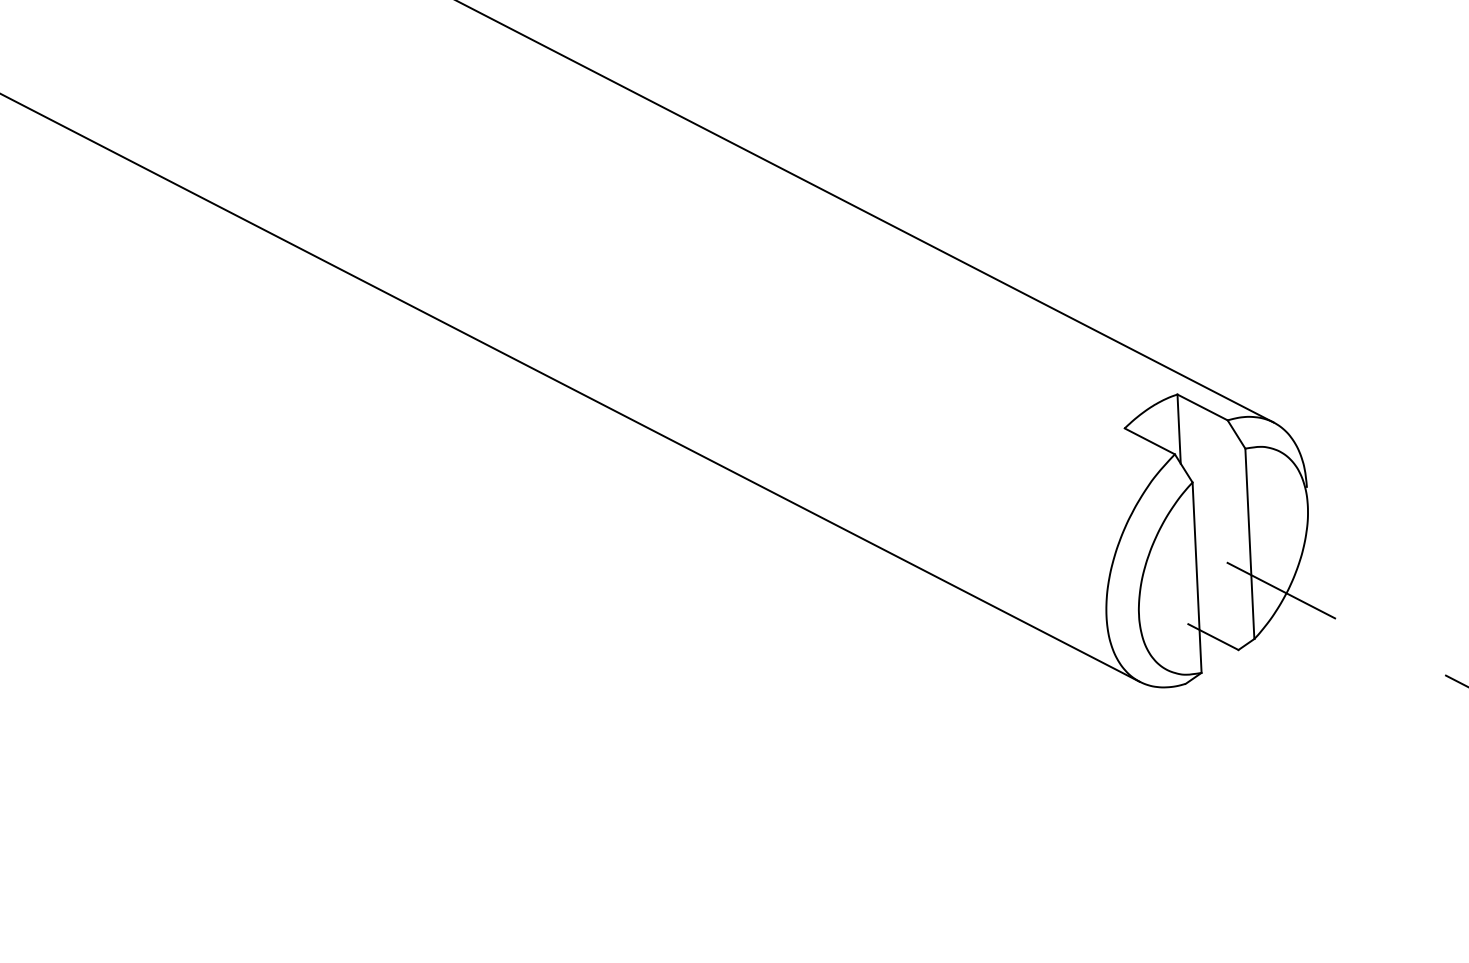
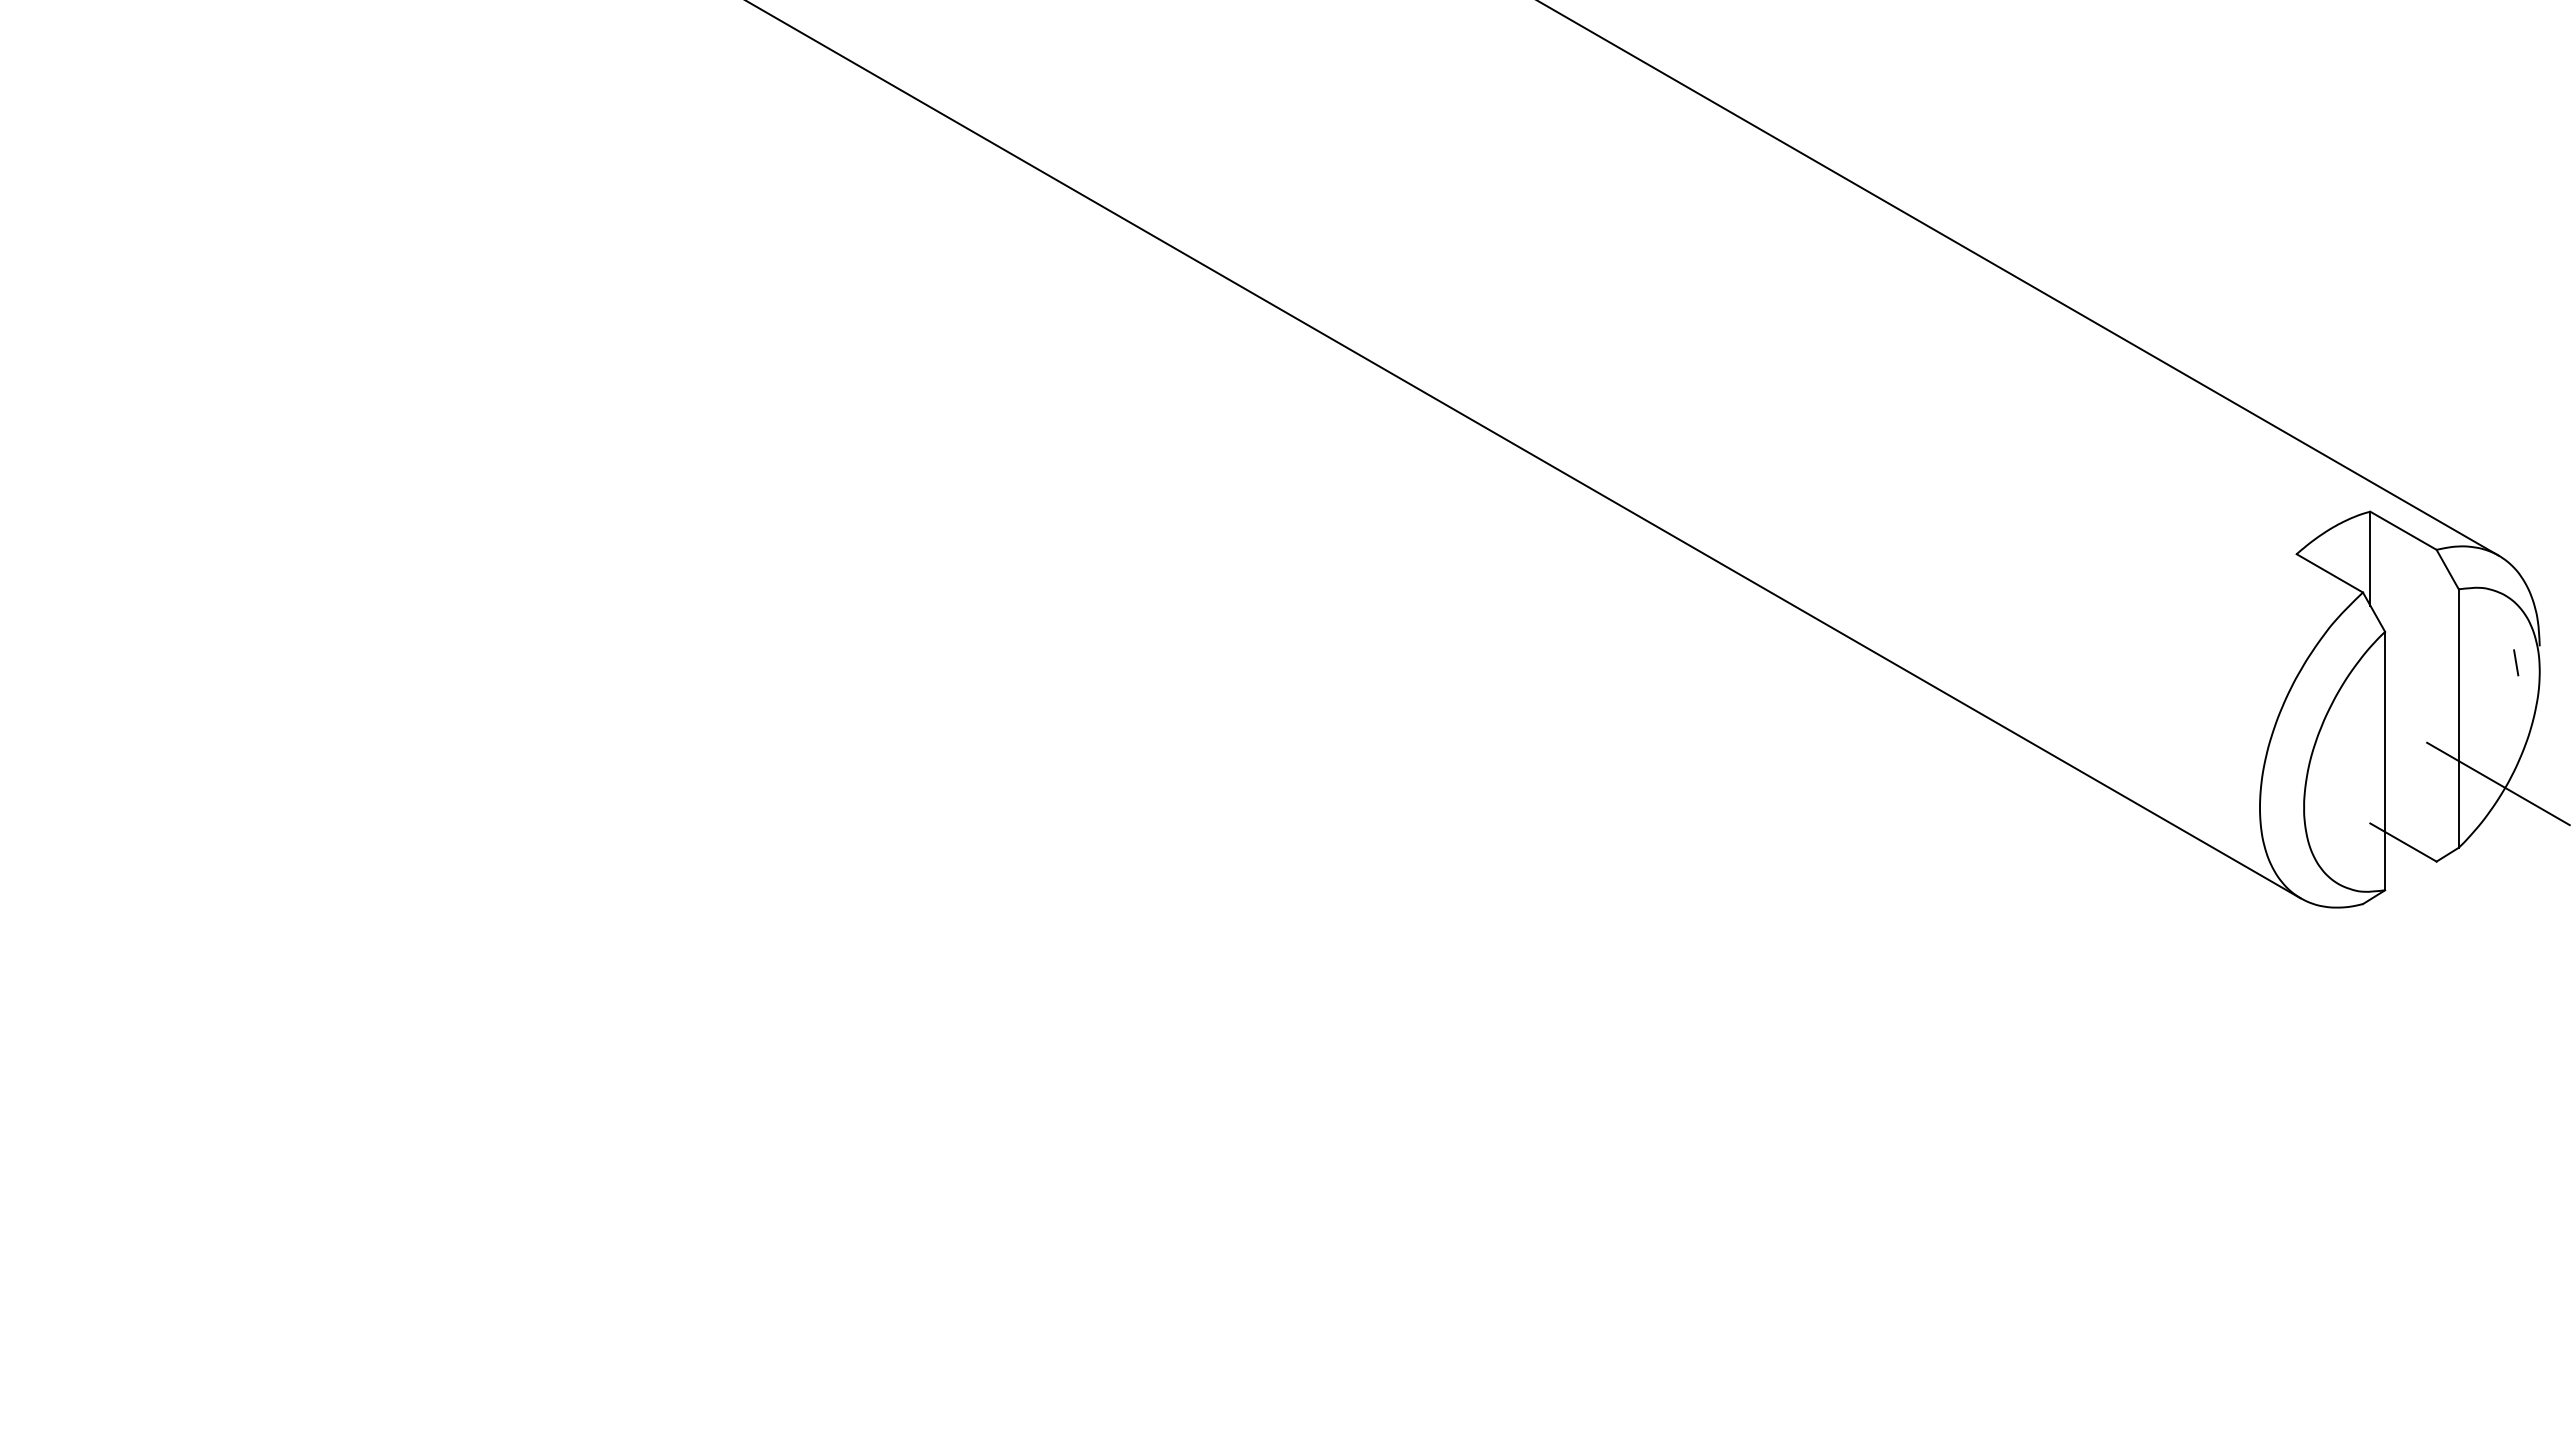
line: (1290, 500) -> (2516, 662), added

